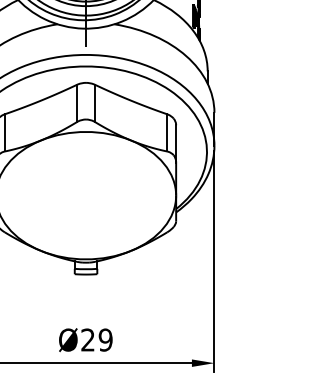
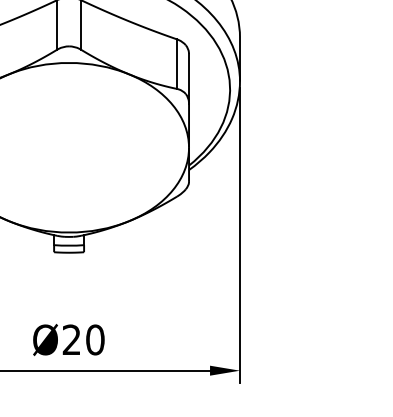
text: (105, 339) -> (95, 339), Ø29 -> Ø20

